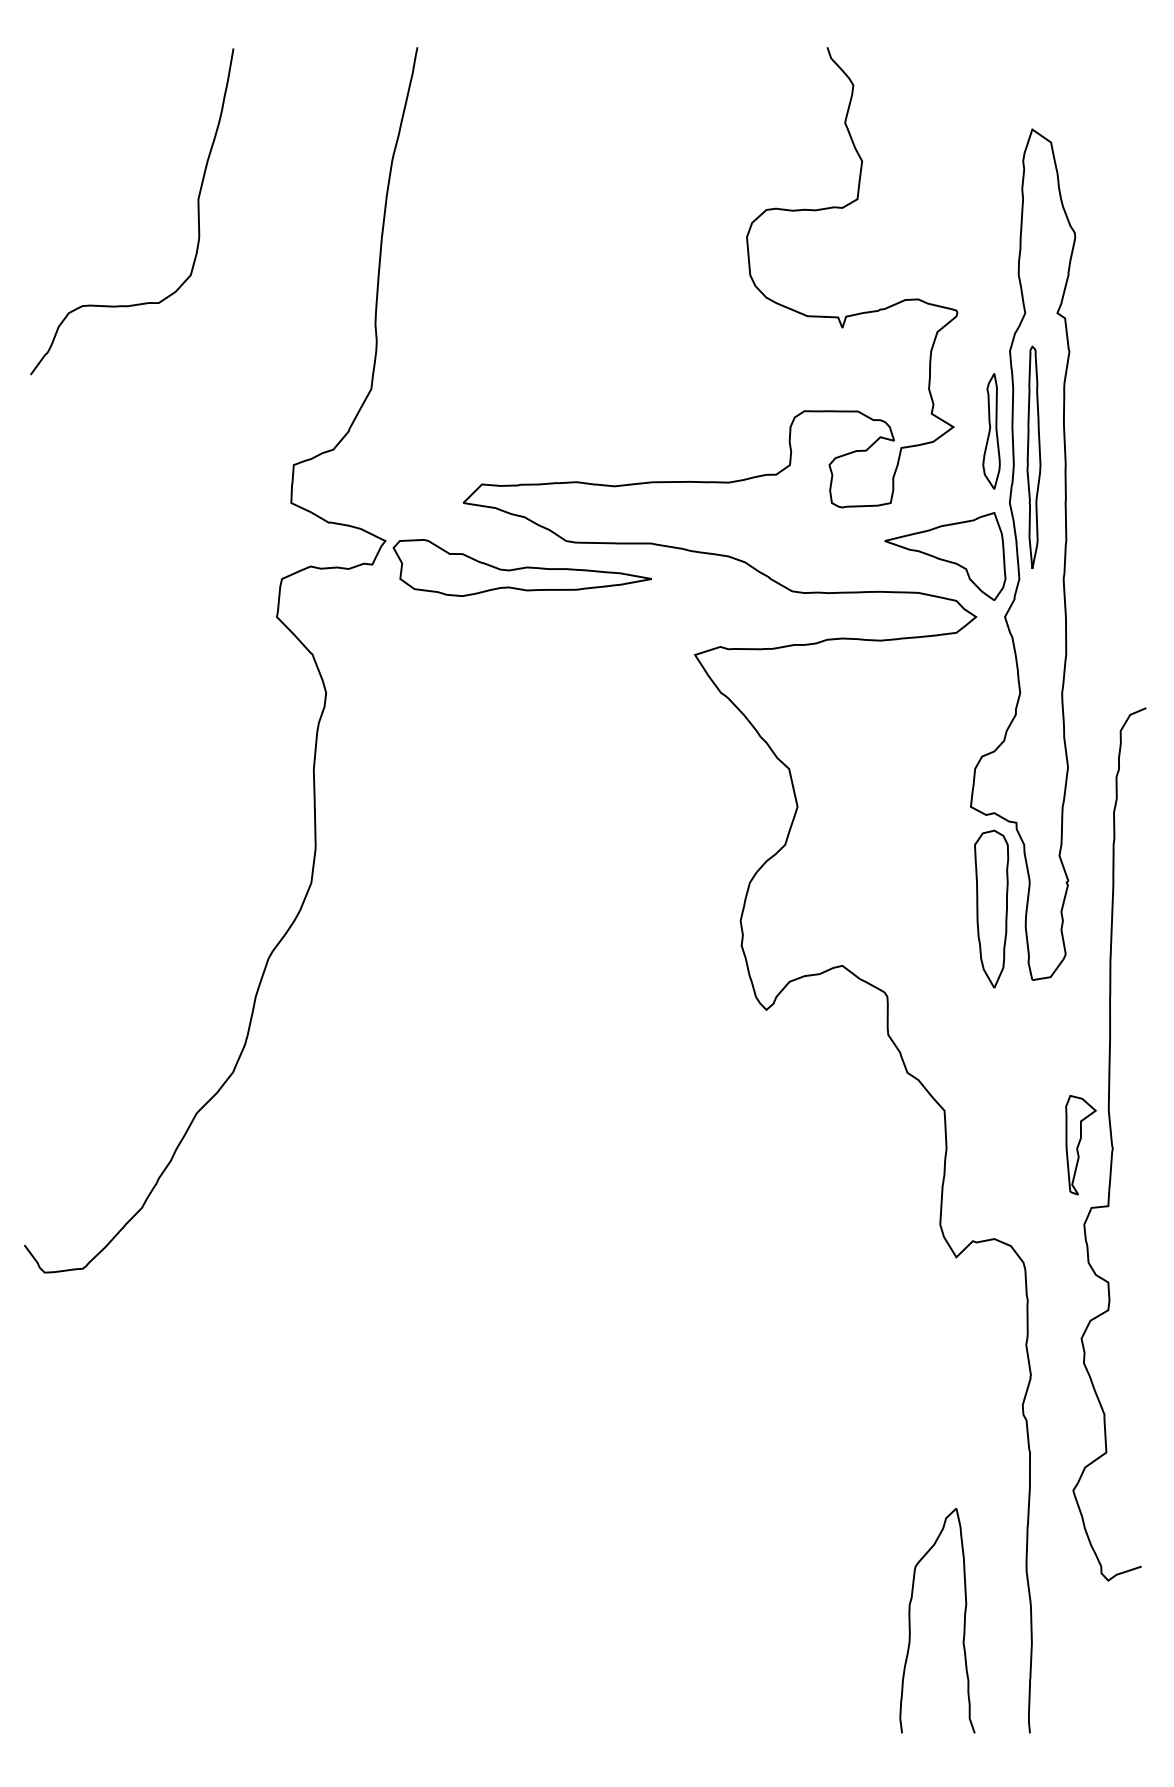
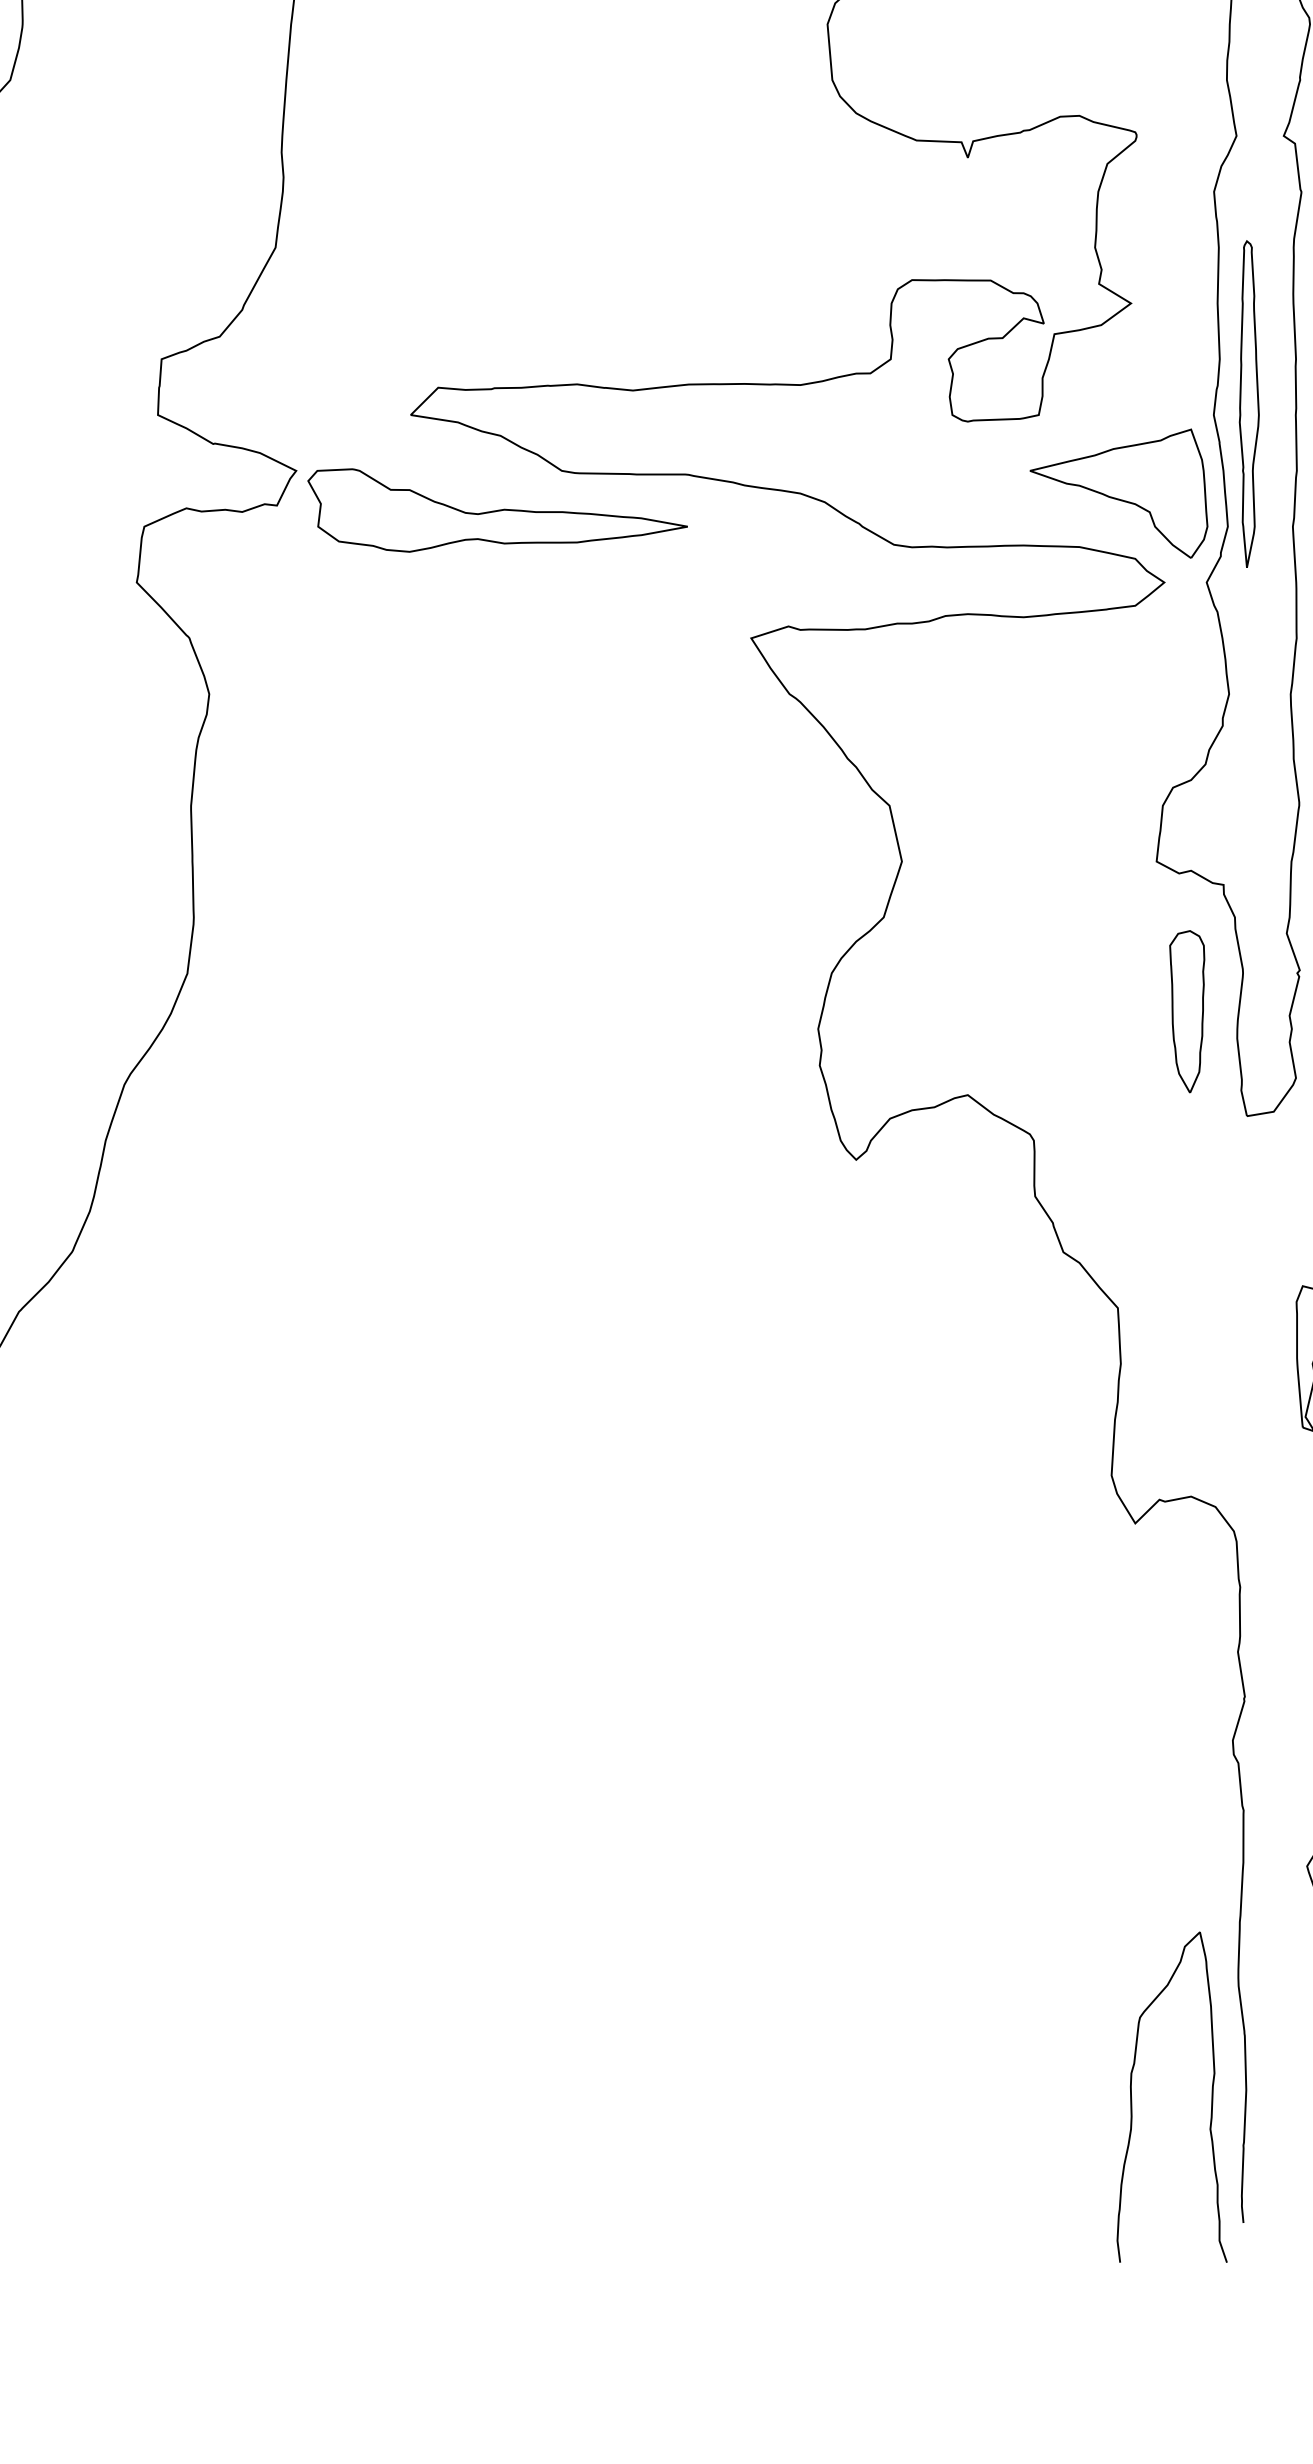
part: (991, 431) -> (1186, 309), removed
part: (1033, 456) -> (1248, 402), moved
part: (991, 908) -> (1186, 1010), size x0.7
curve: (963, 1622) -> (1210, 2099), moved

